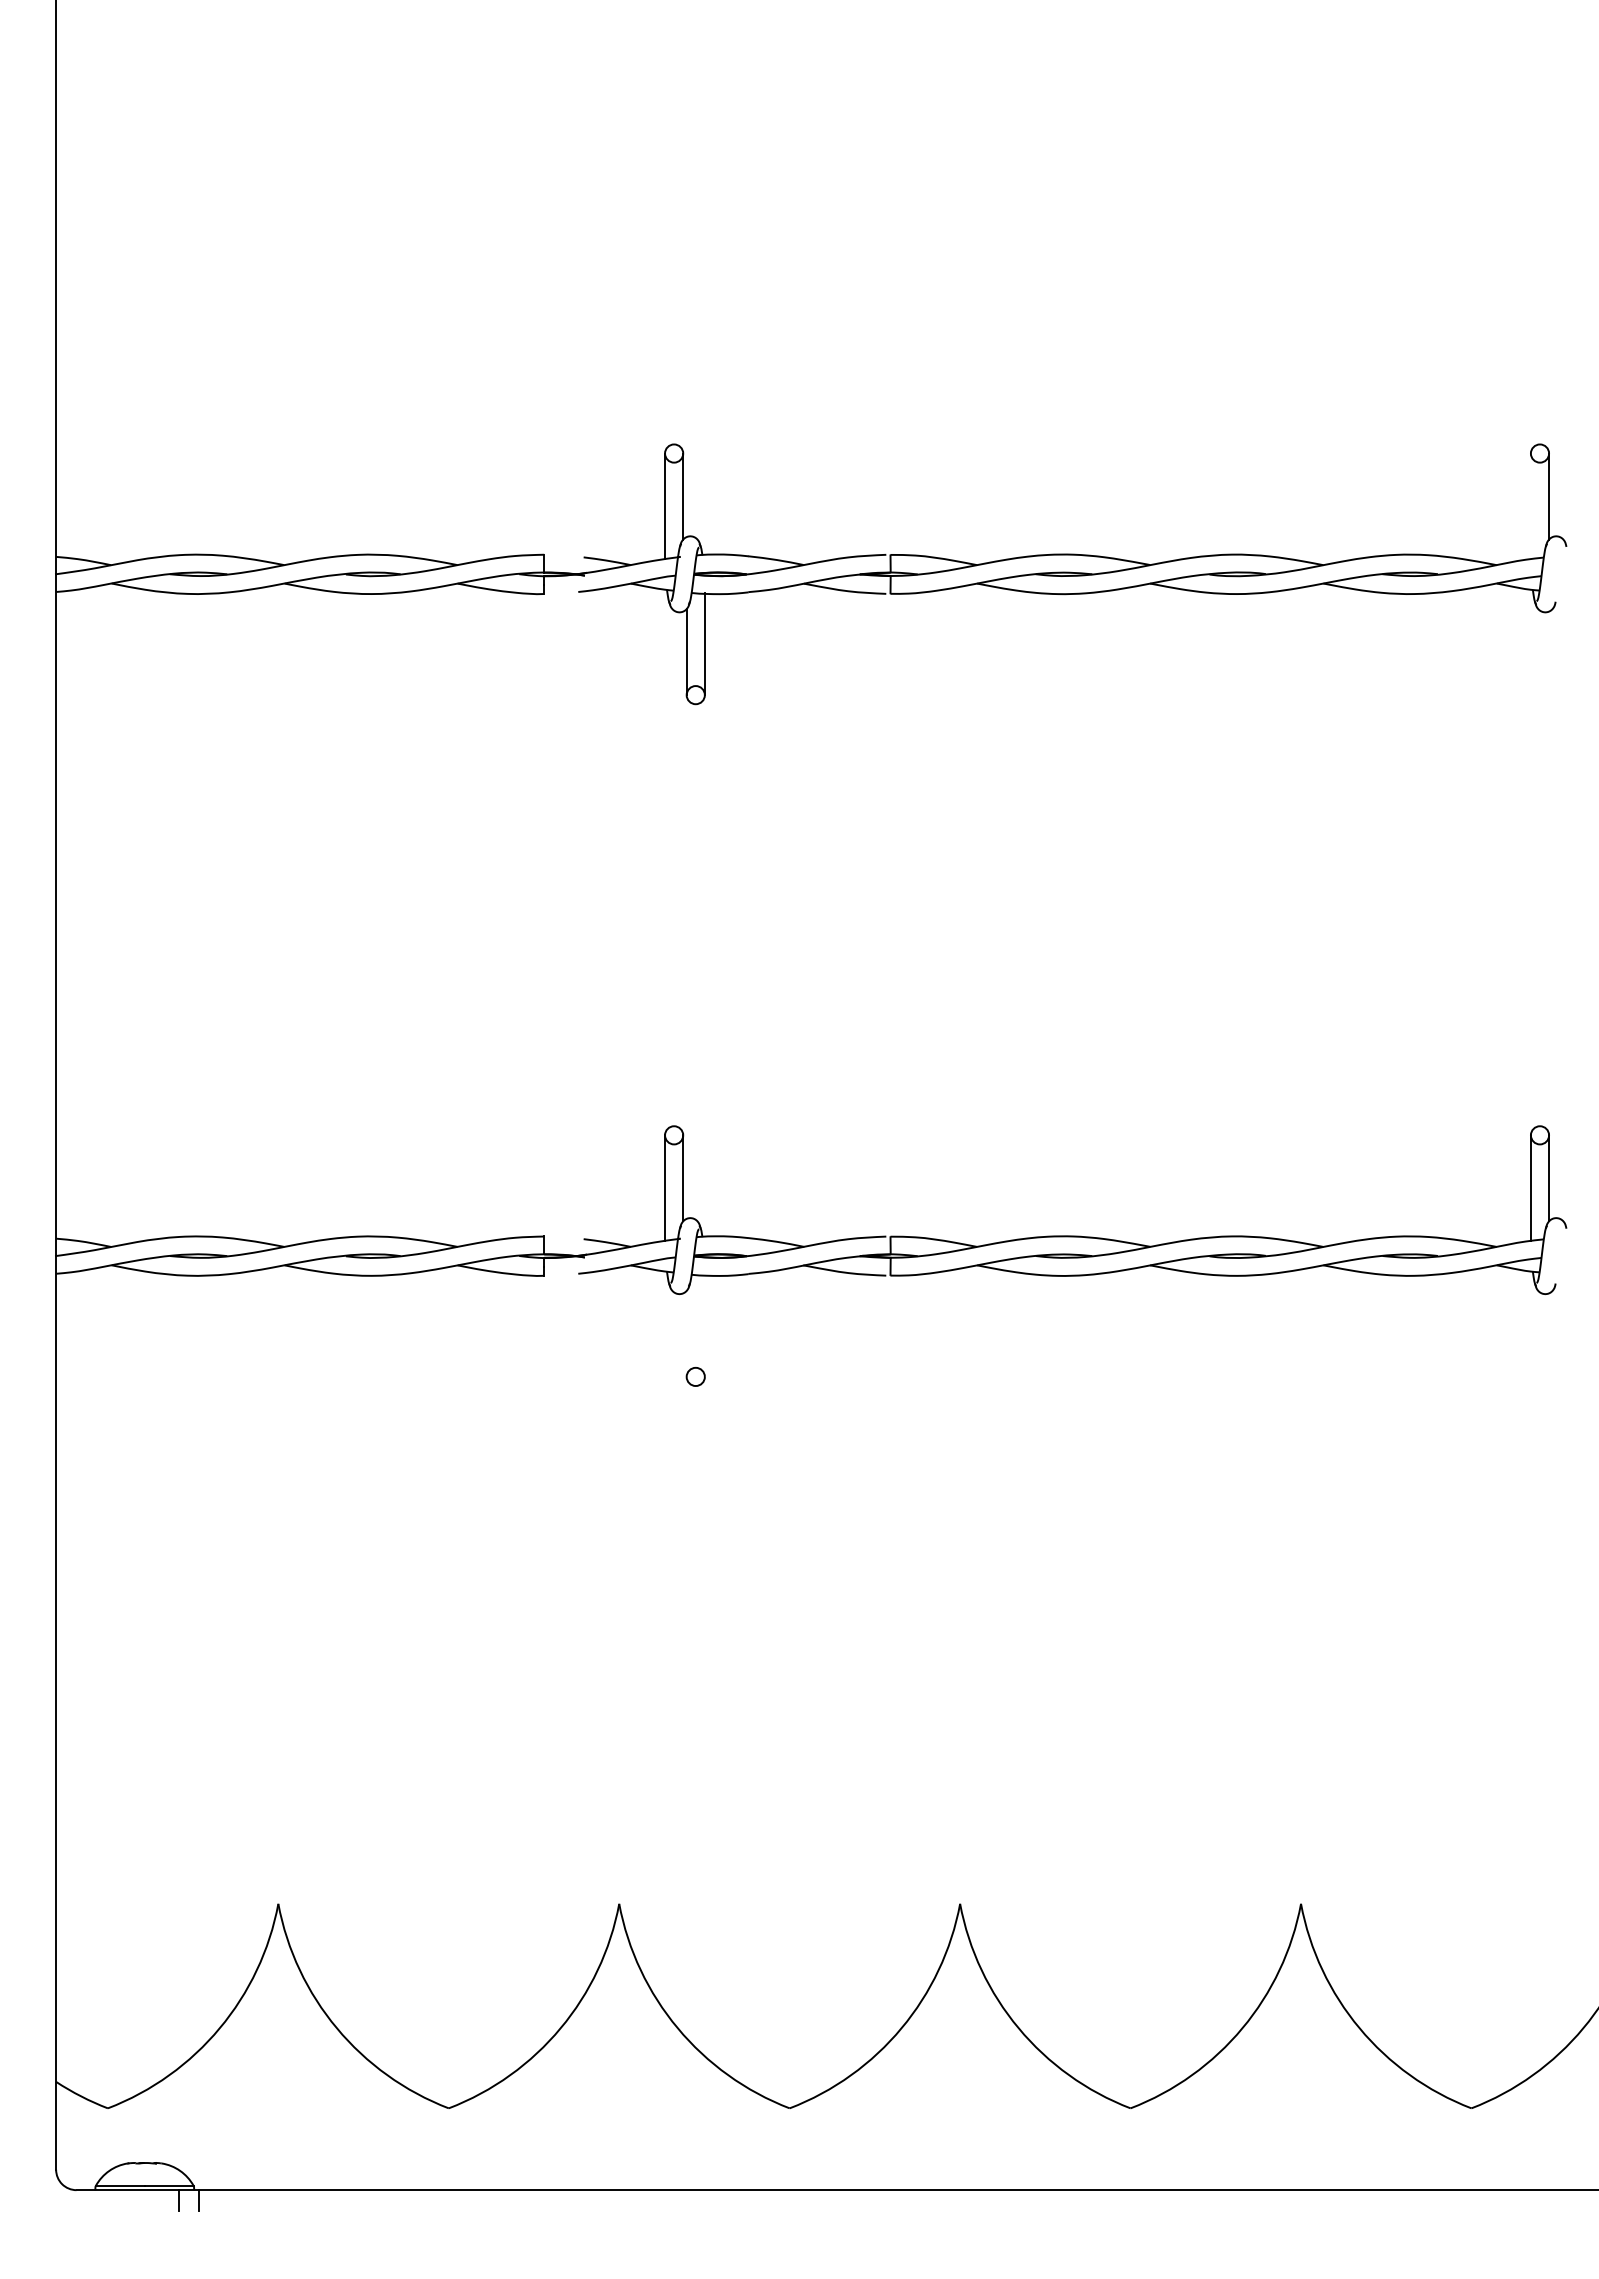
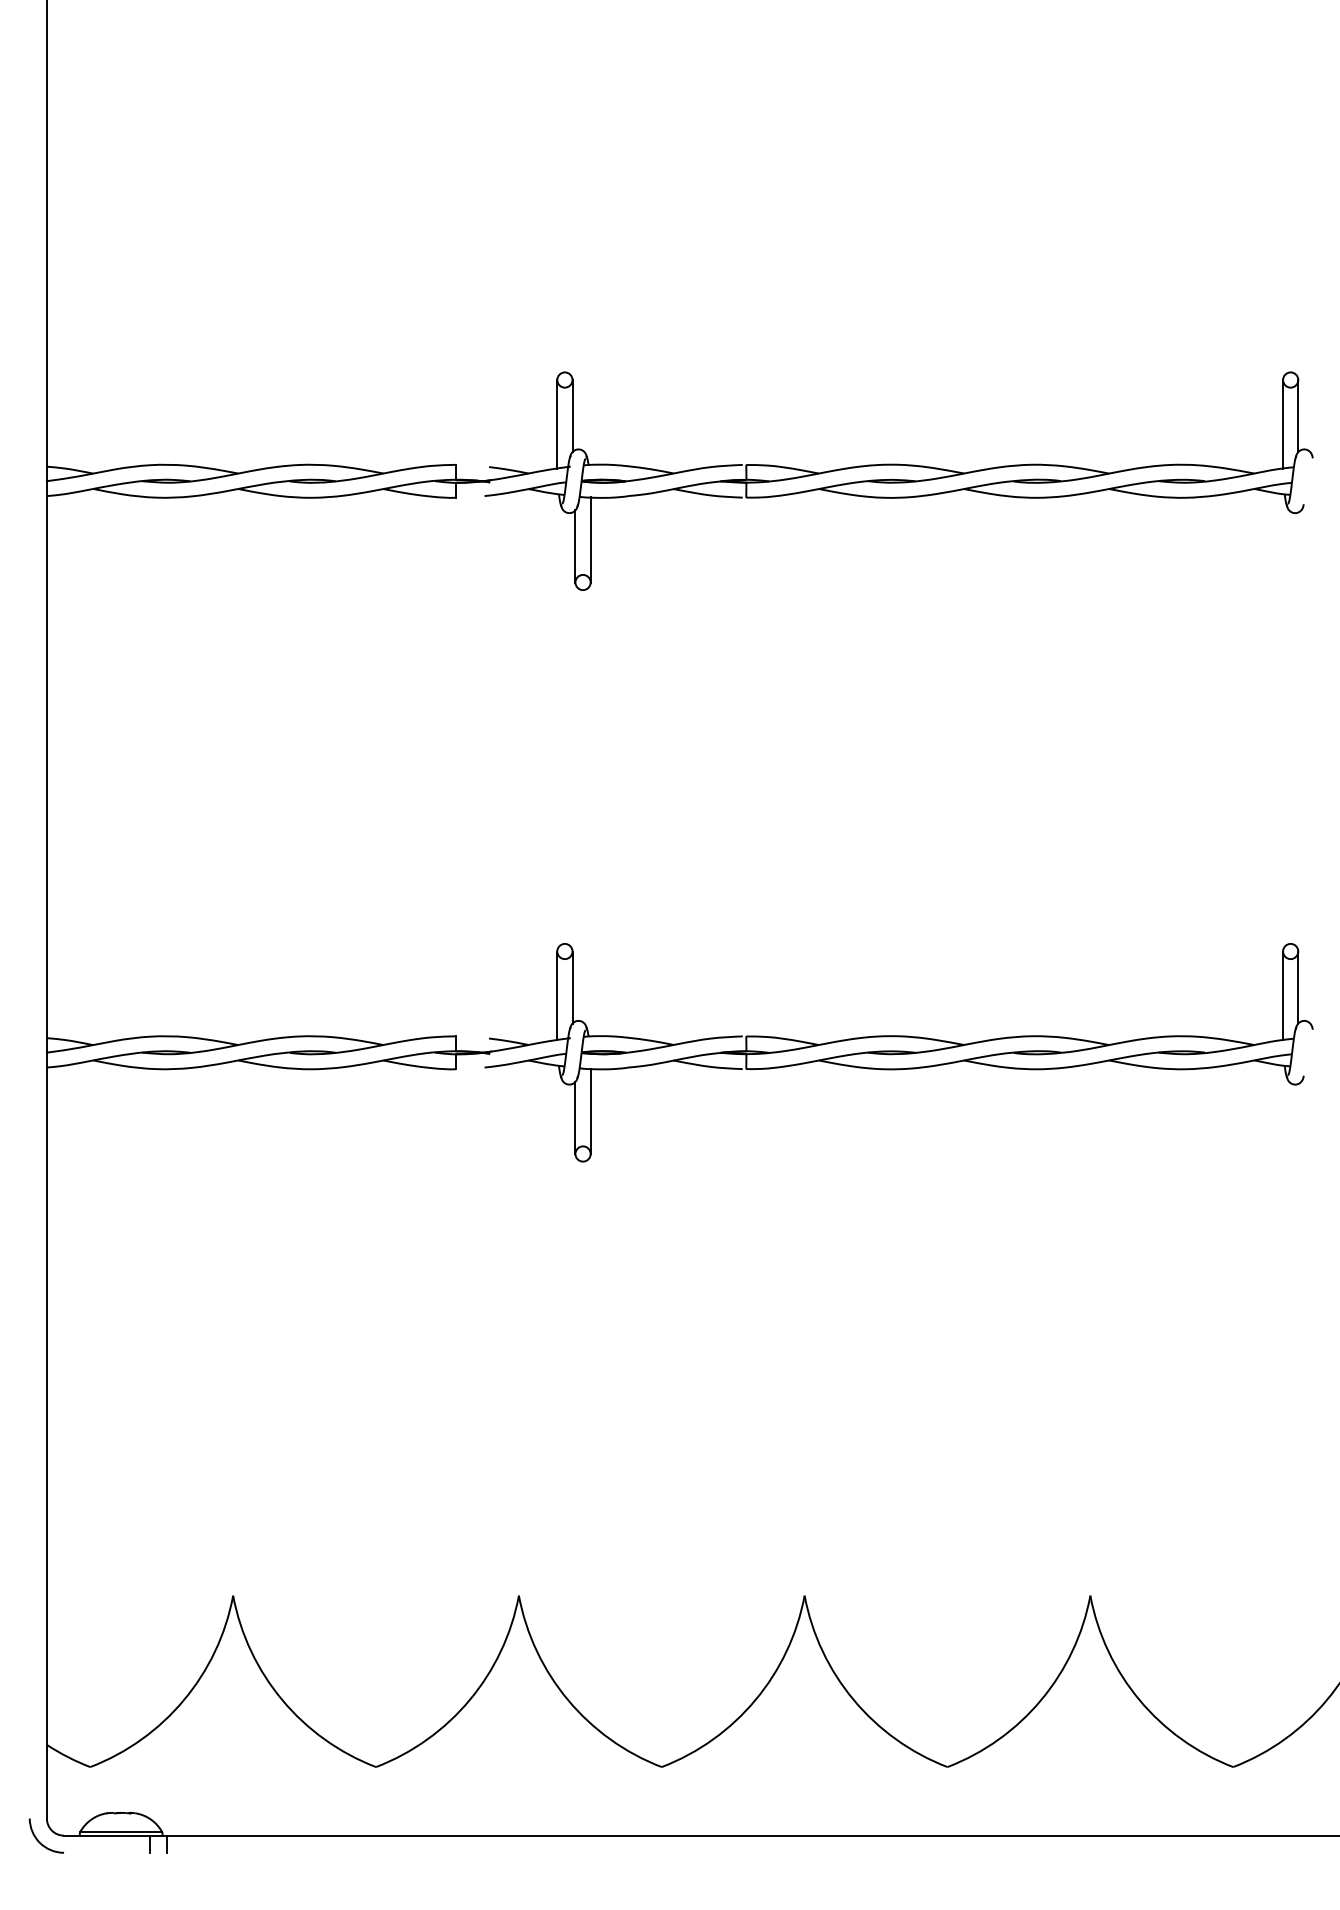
line: (1530, 506) -> (1282, 424), added
line: (704, 1325) -> (590, 1110), added
line: (686, 1333) -> (575, 1117), added
arc: (46, 2195) -> (38, 1840), added

